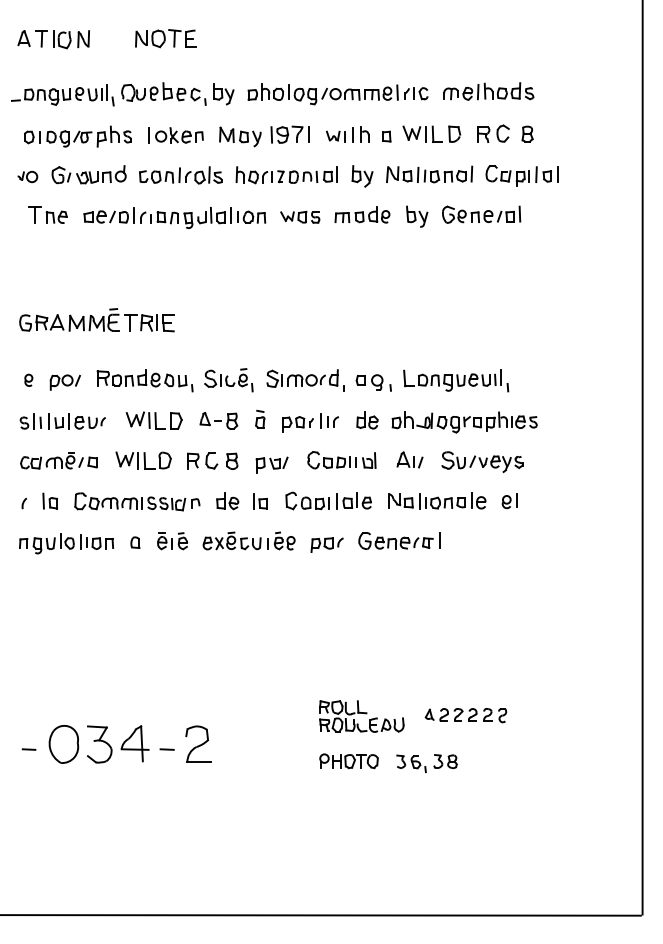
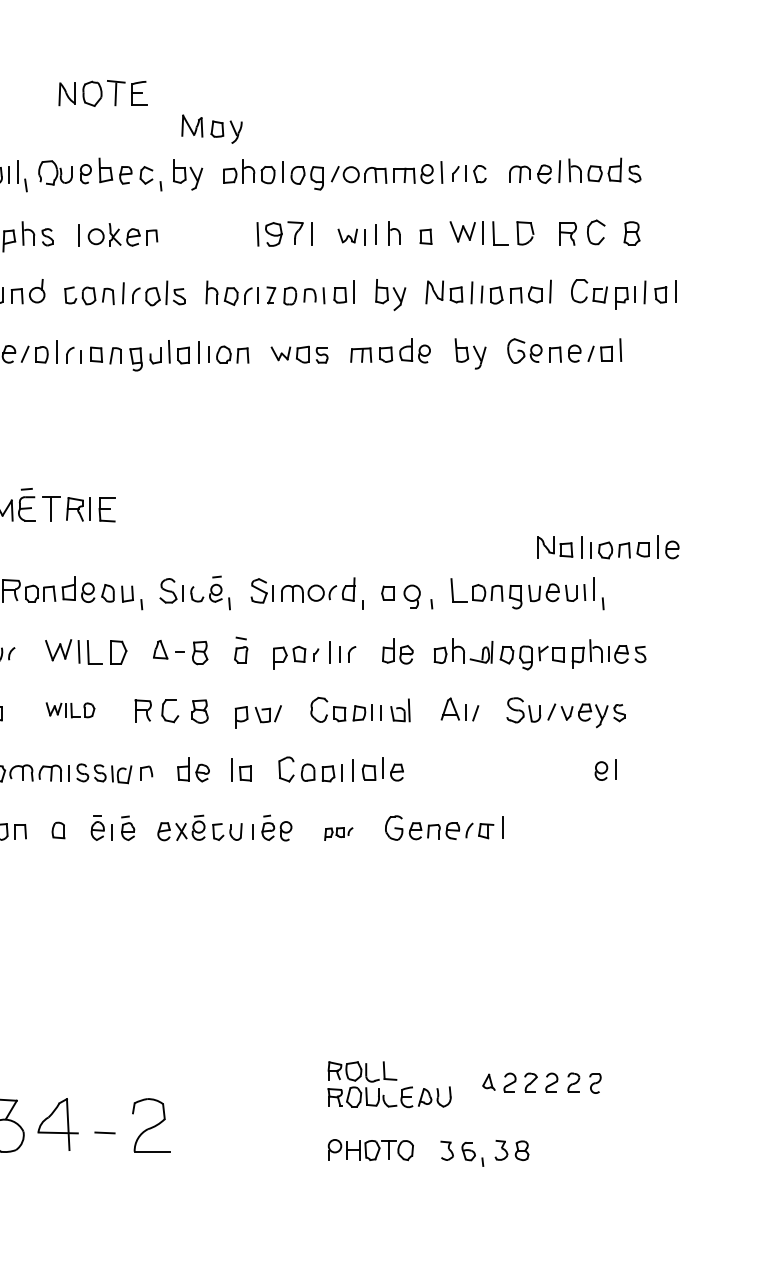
part: (240, 136) -> (212, 128), moved
part: (143, 460) -> (70, 710), size x0.6
part: (437, 500) -> (608, 546), moved
part: (326, 544) -> (337, 833), size x0.6

